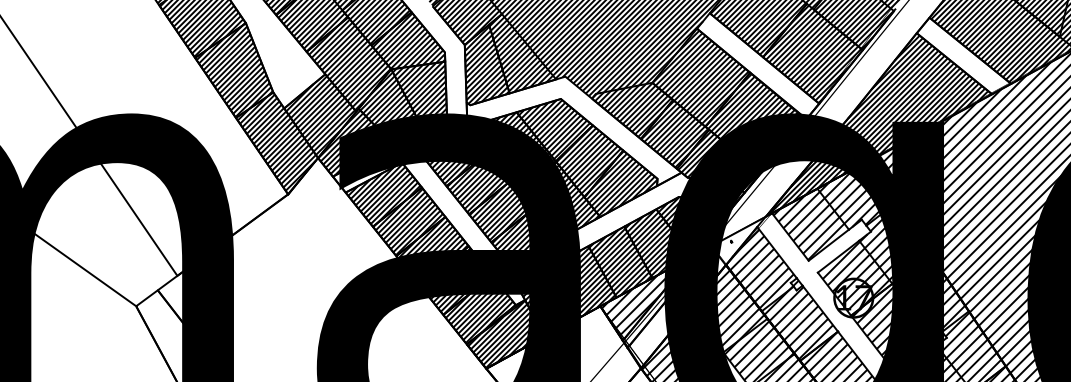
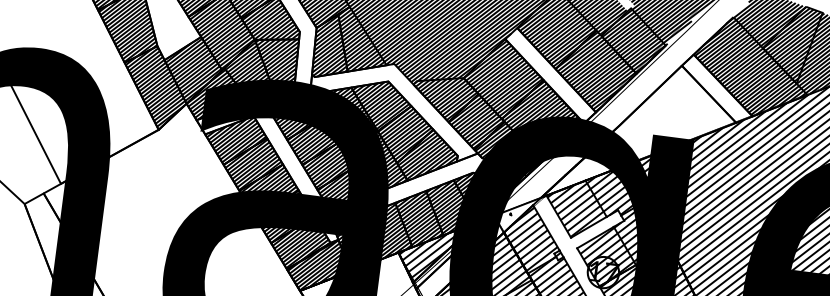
hatch: (879, 125) -> (642, 136), removed

